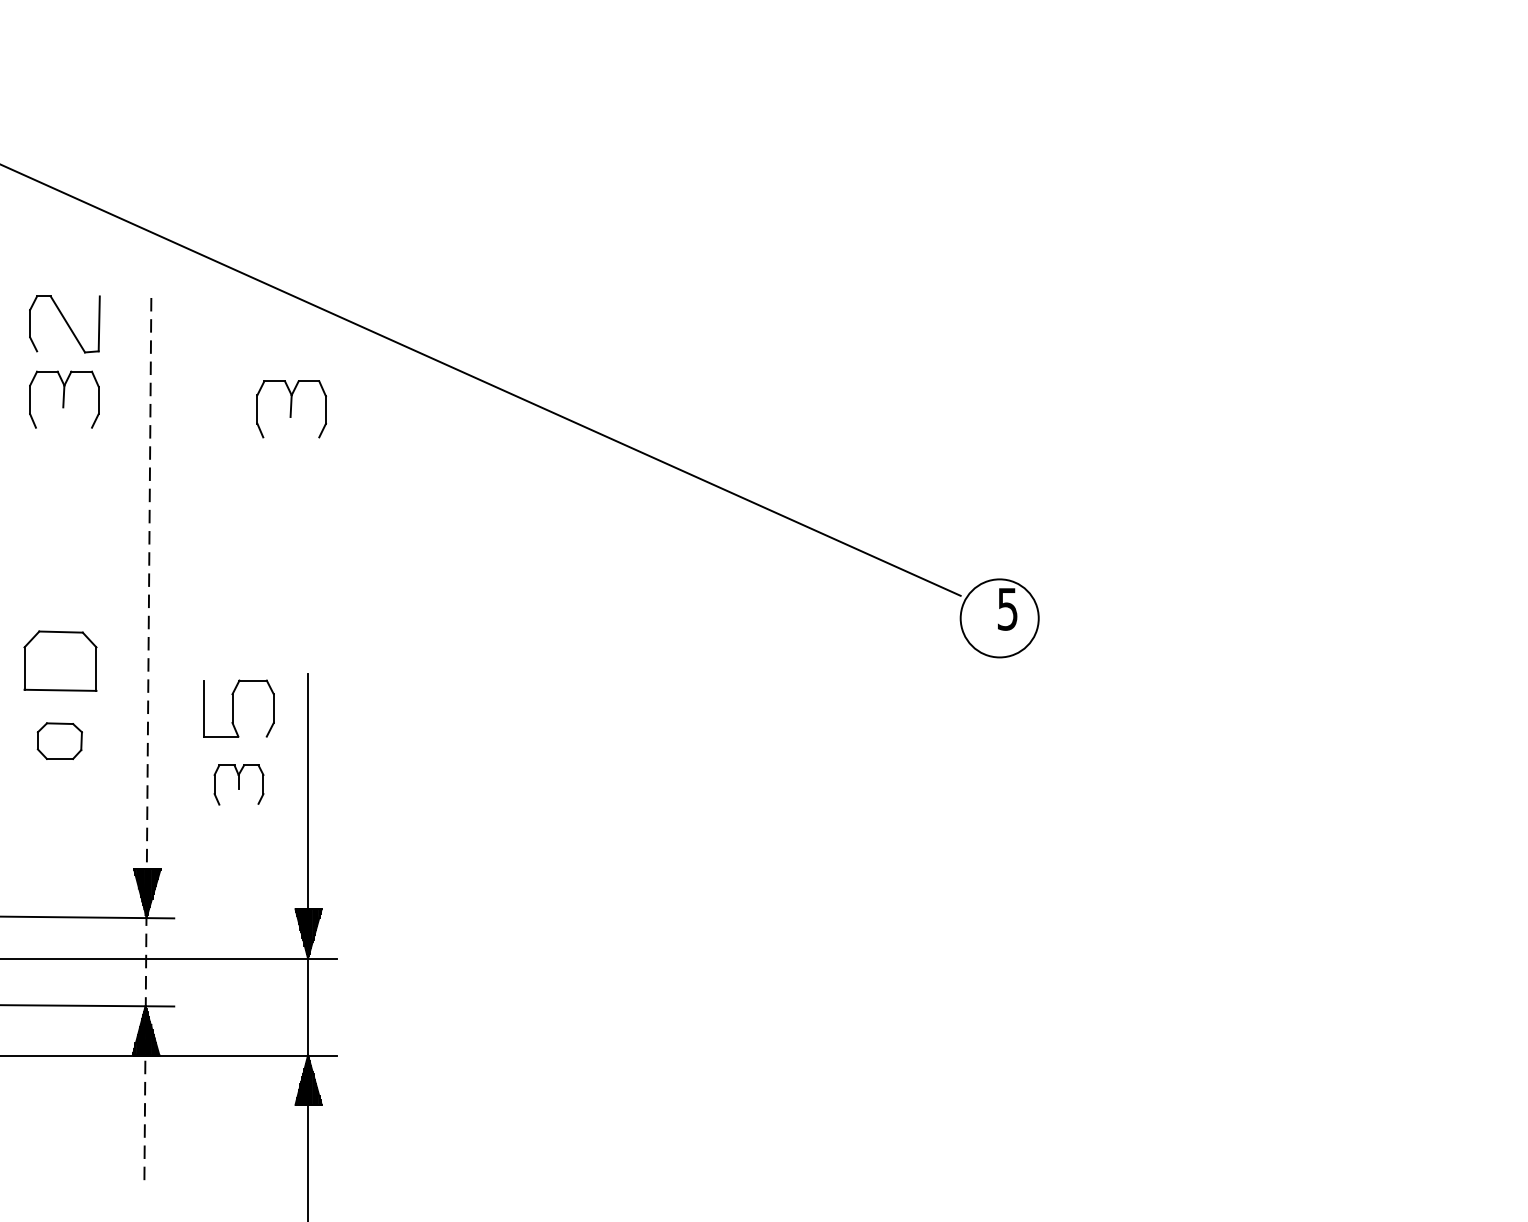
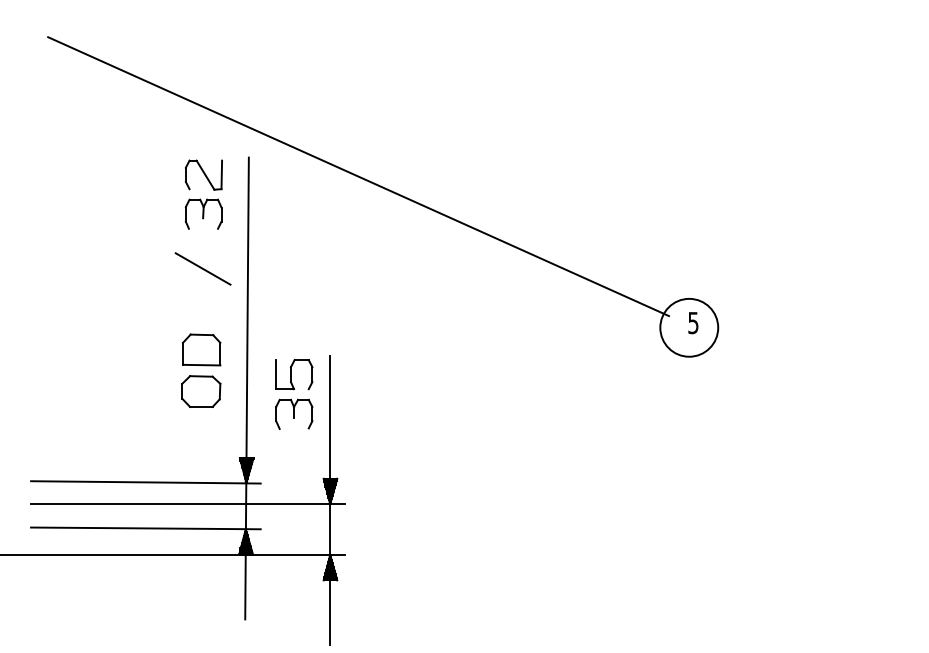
part: (291, 407) -> (321, 218), removed
line: (62, 504) -> (202, 268), added
circle: (1000, 617) -> (689, 327), size x1.43
line: (148, 735) -> (247, 388), dashed -> solid
part: (60, 741) -> (201, 391), size x1.67
part: (239, 783) -> (294, 413), size x1.43

